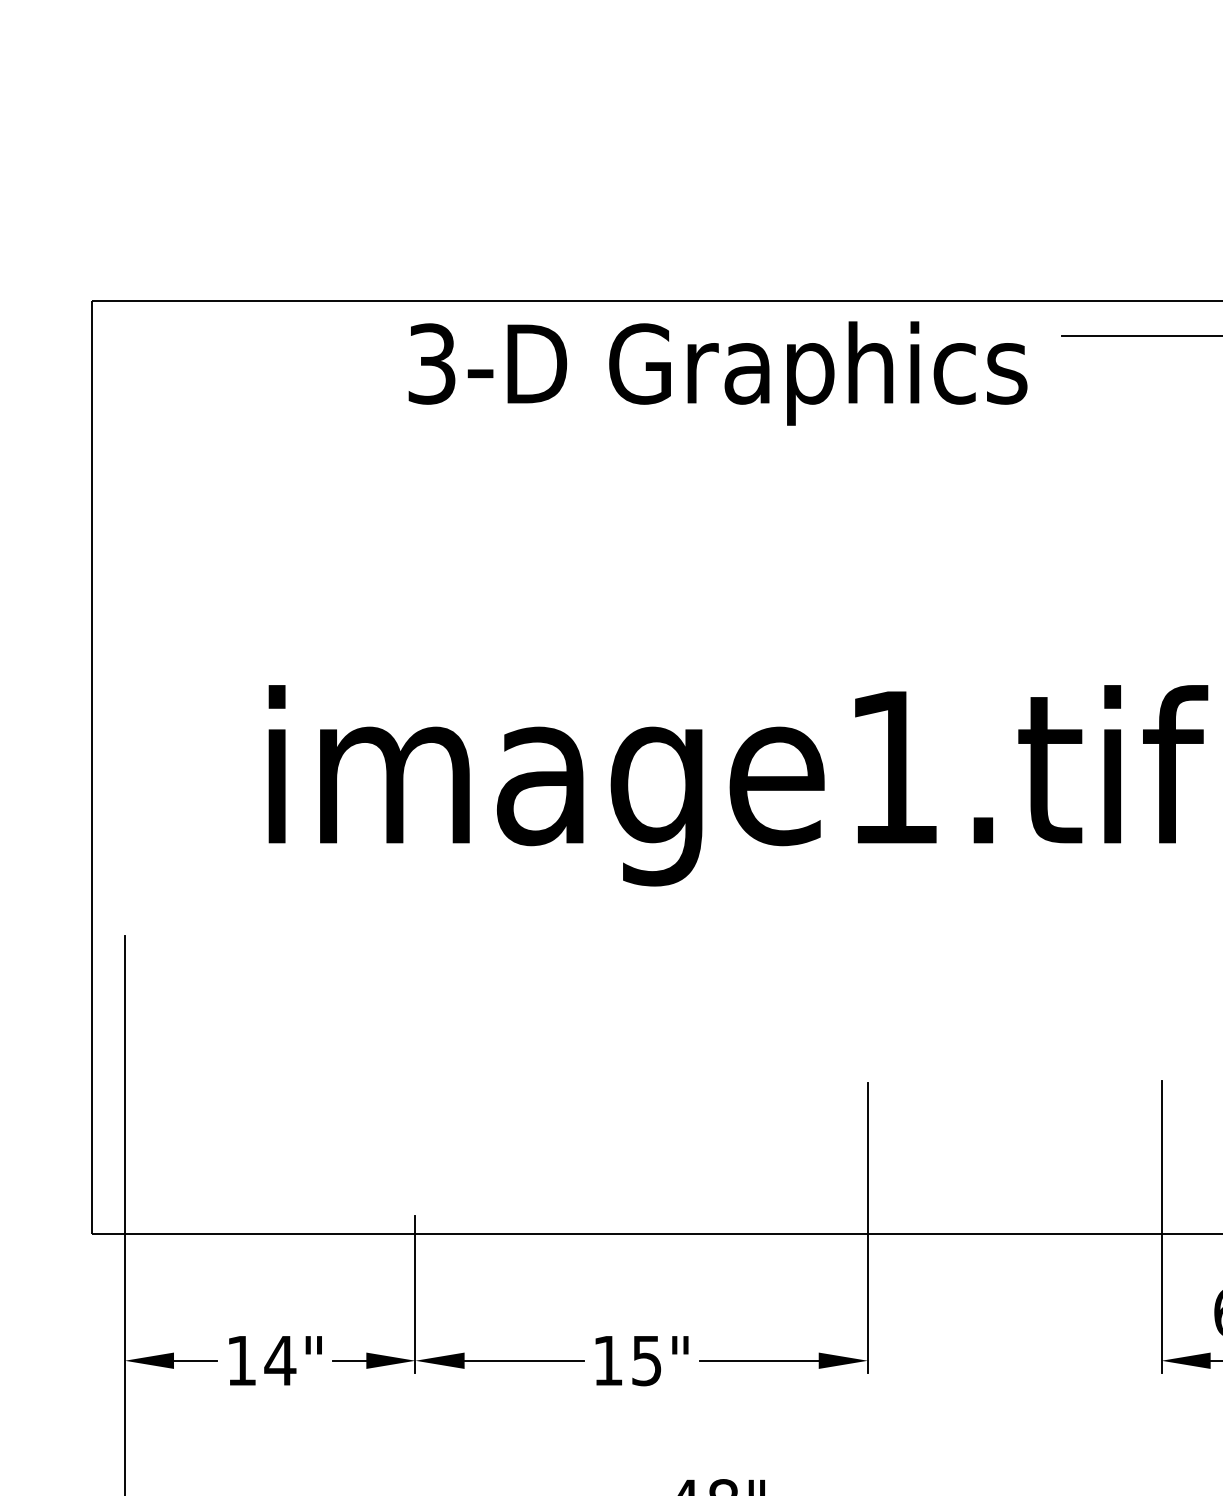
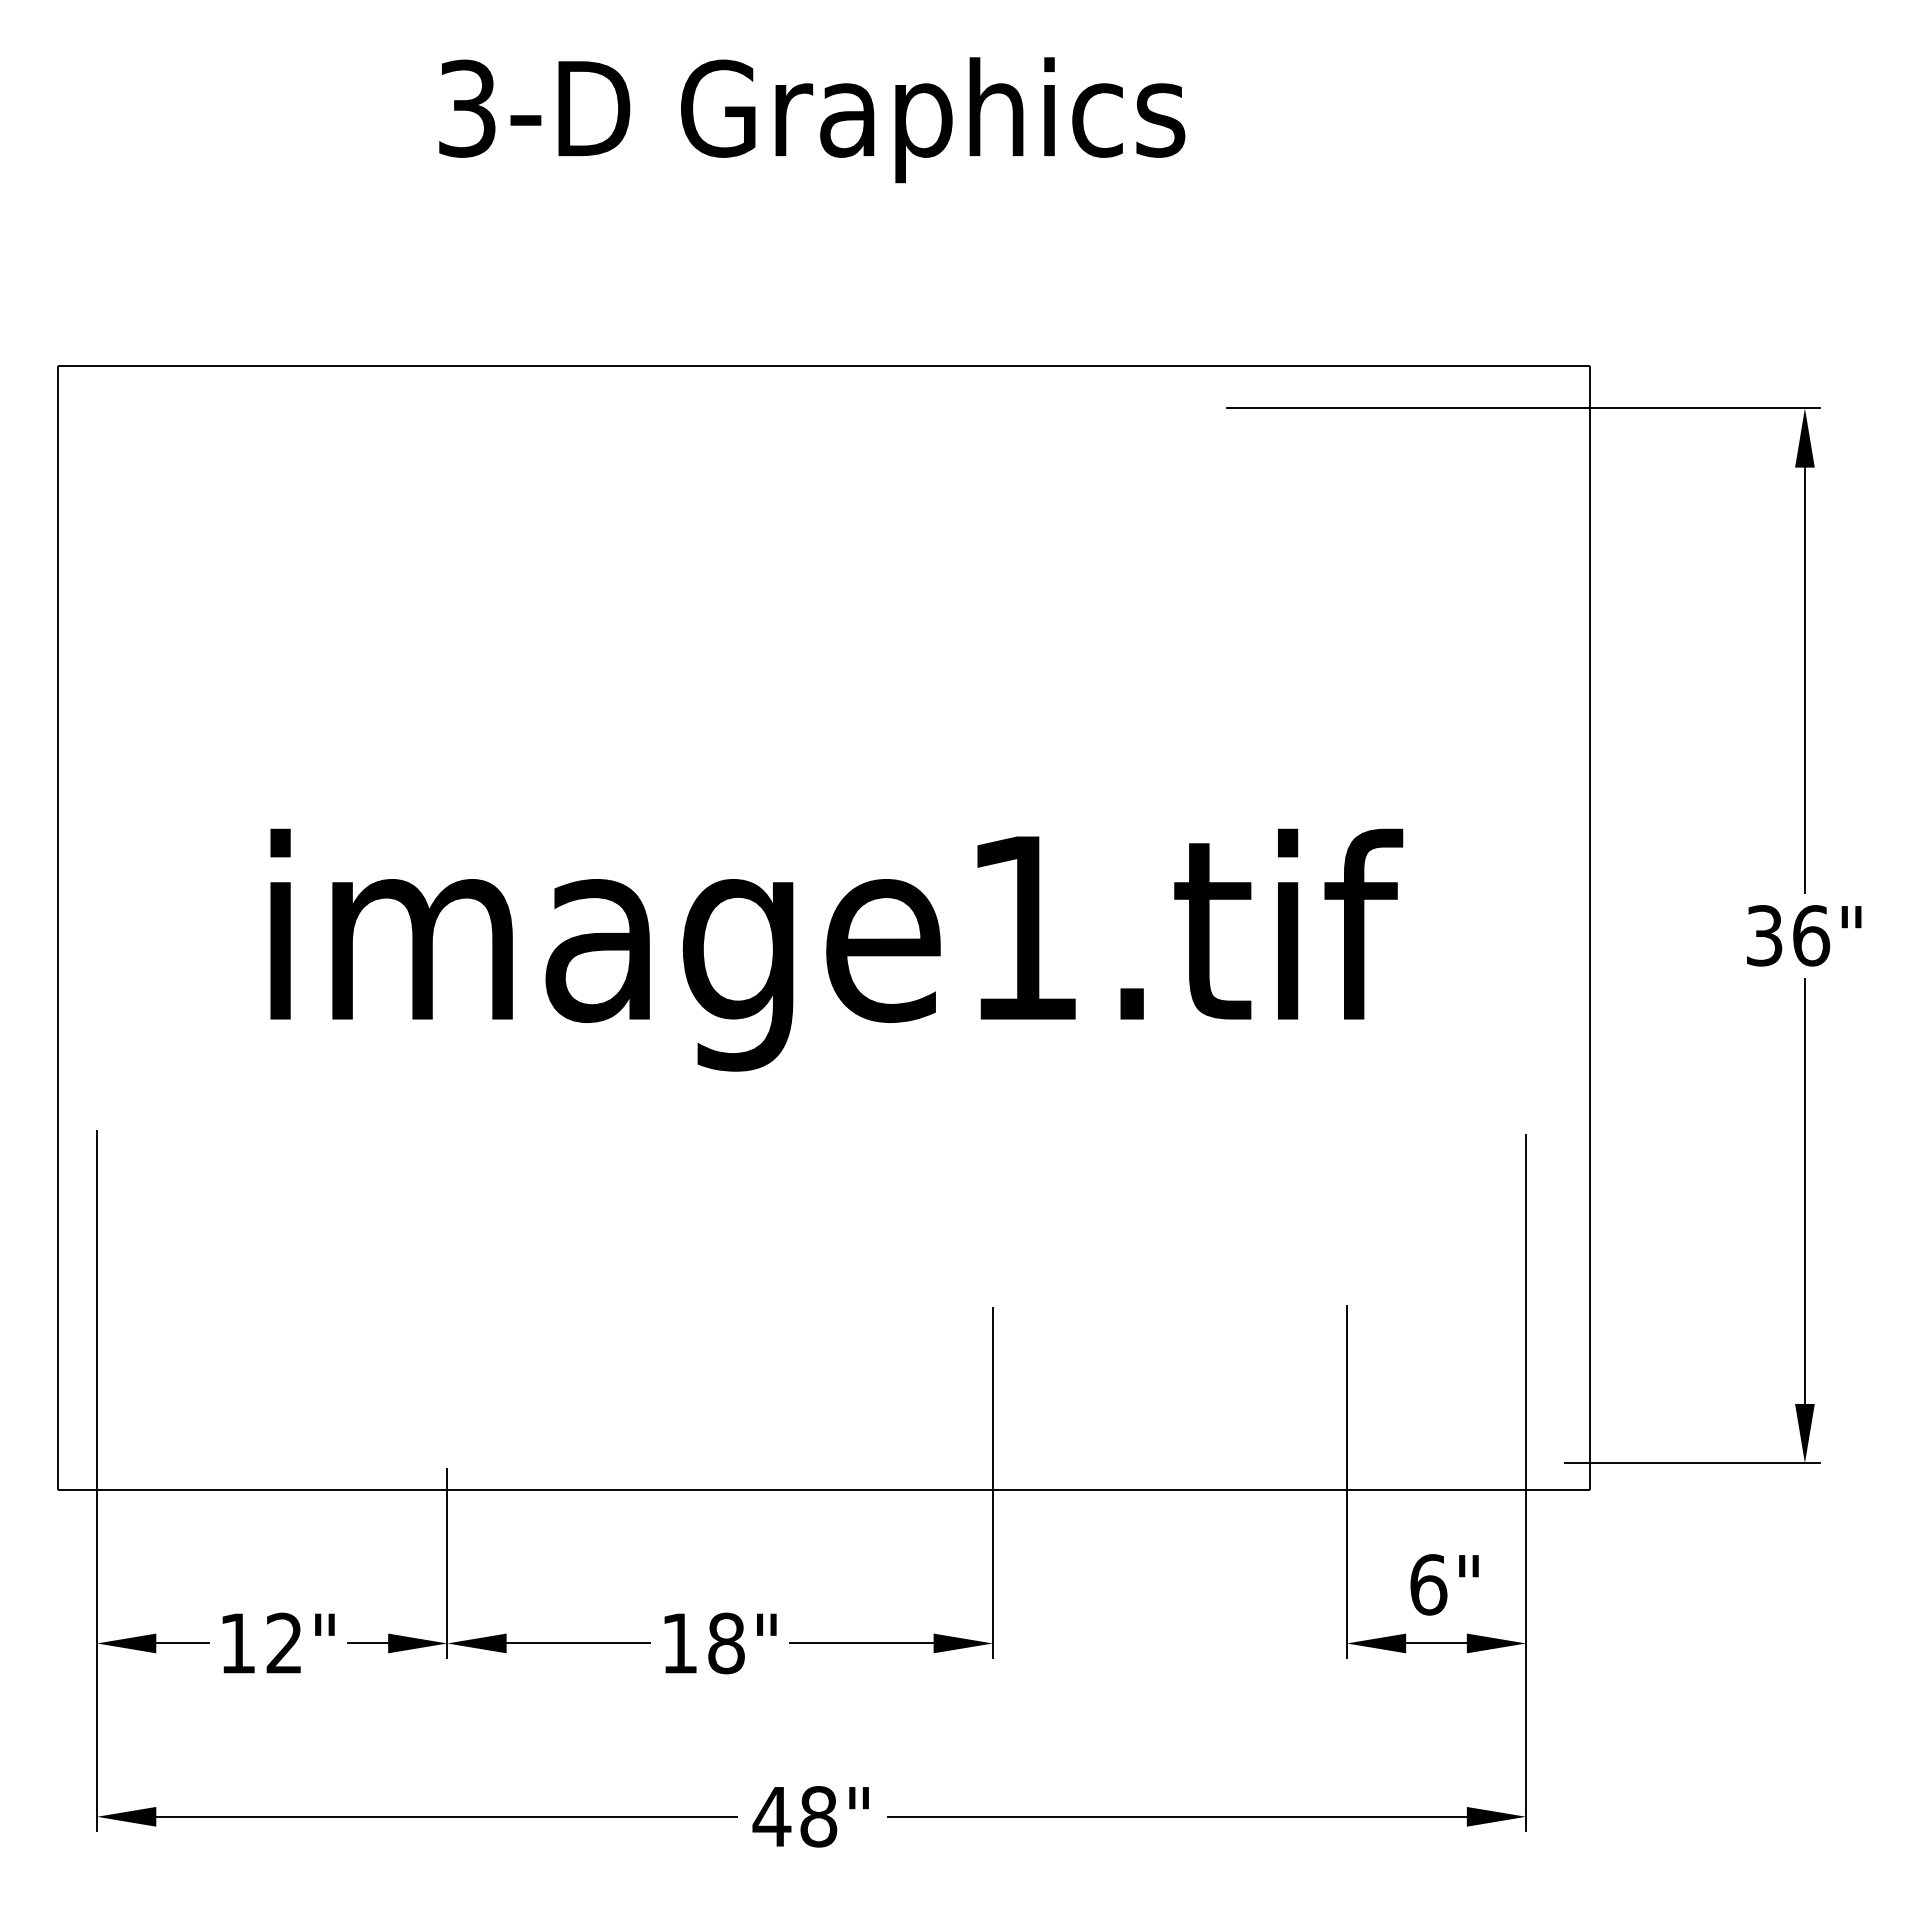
text: (718, 373) -> (812, 120), moved
text: (280, 1359) -> (284, 1642), 14" -> 12"
text: (646, 1360) -> (726, 1643), 15" -> 18"

